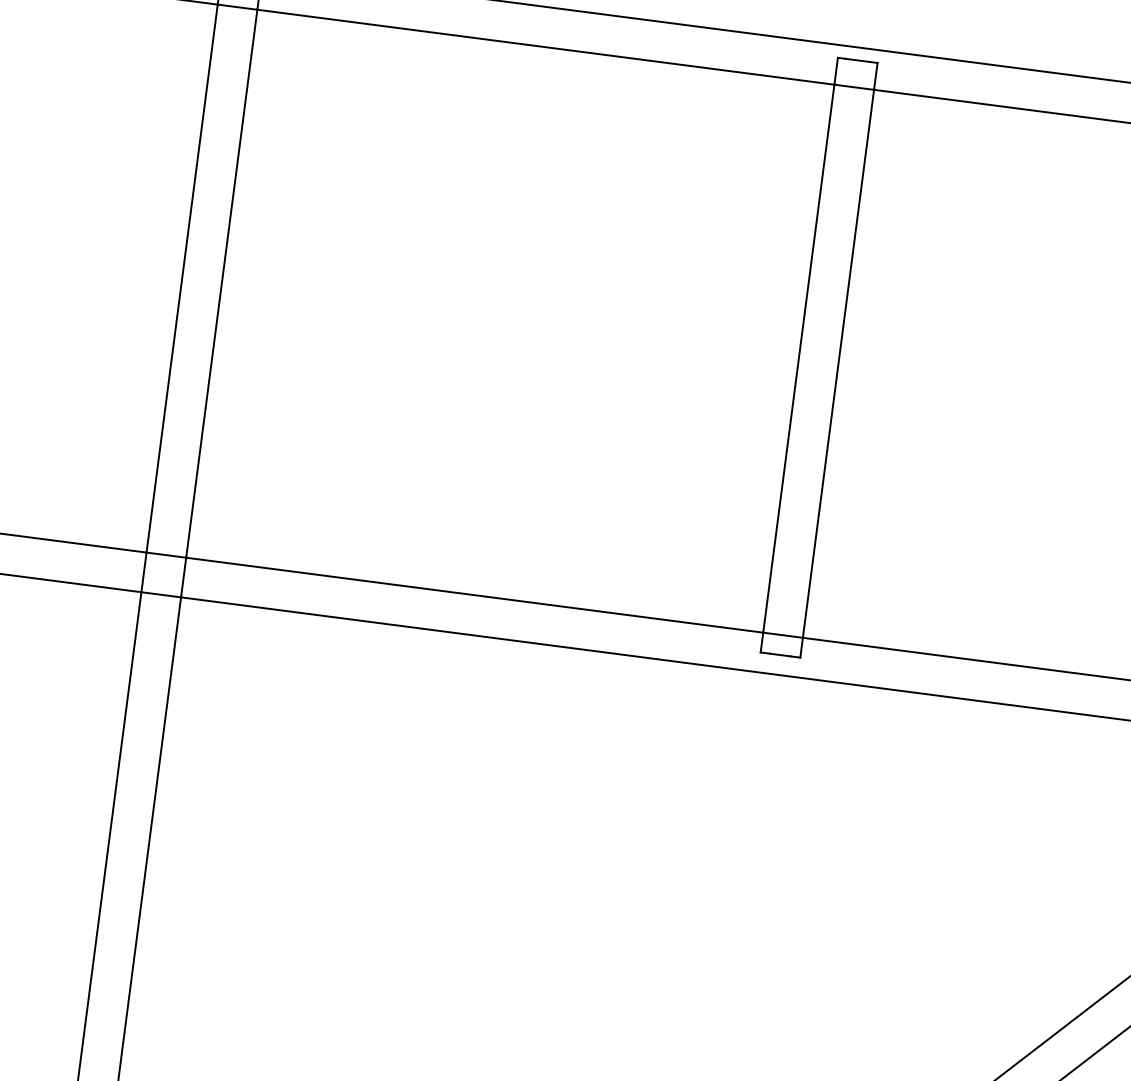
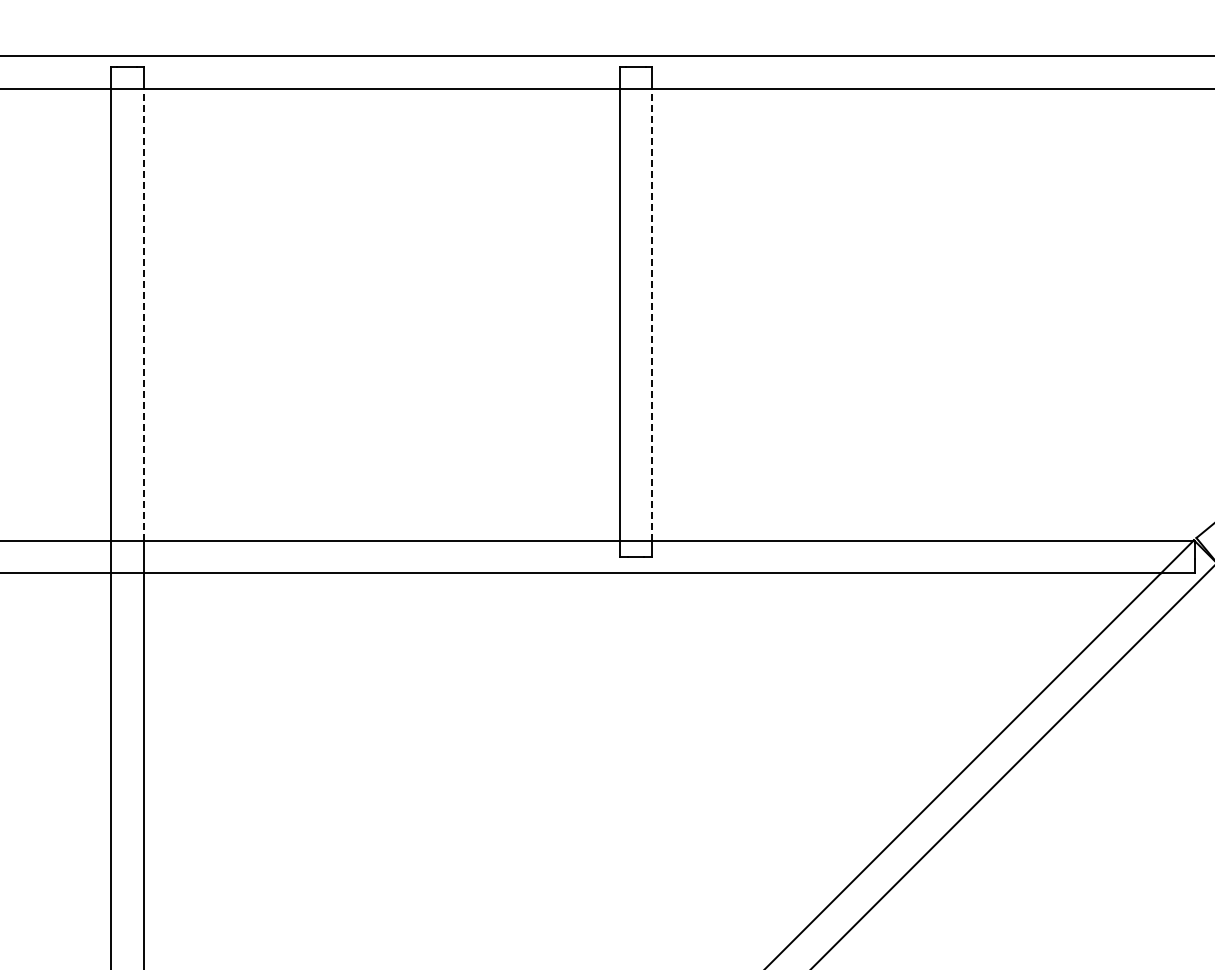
line: (221, 283) -> (143, 314), solid -> dashed
line: (838, 363) -> (652, 314), solid -> dashed

